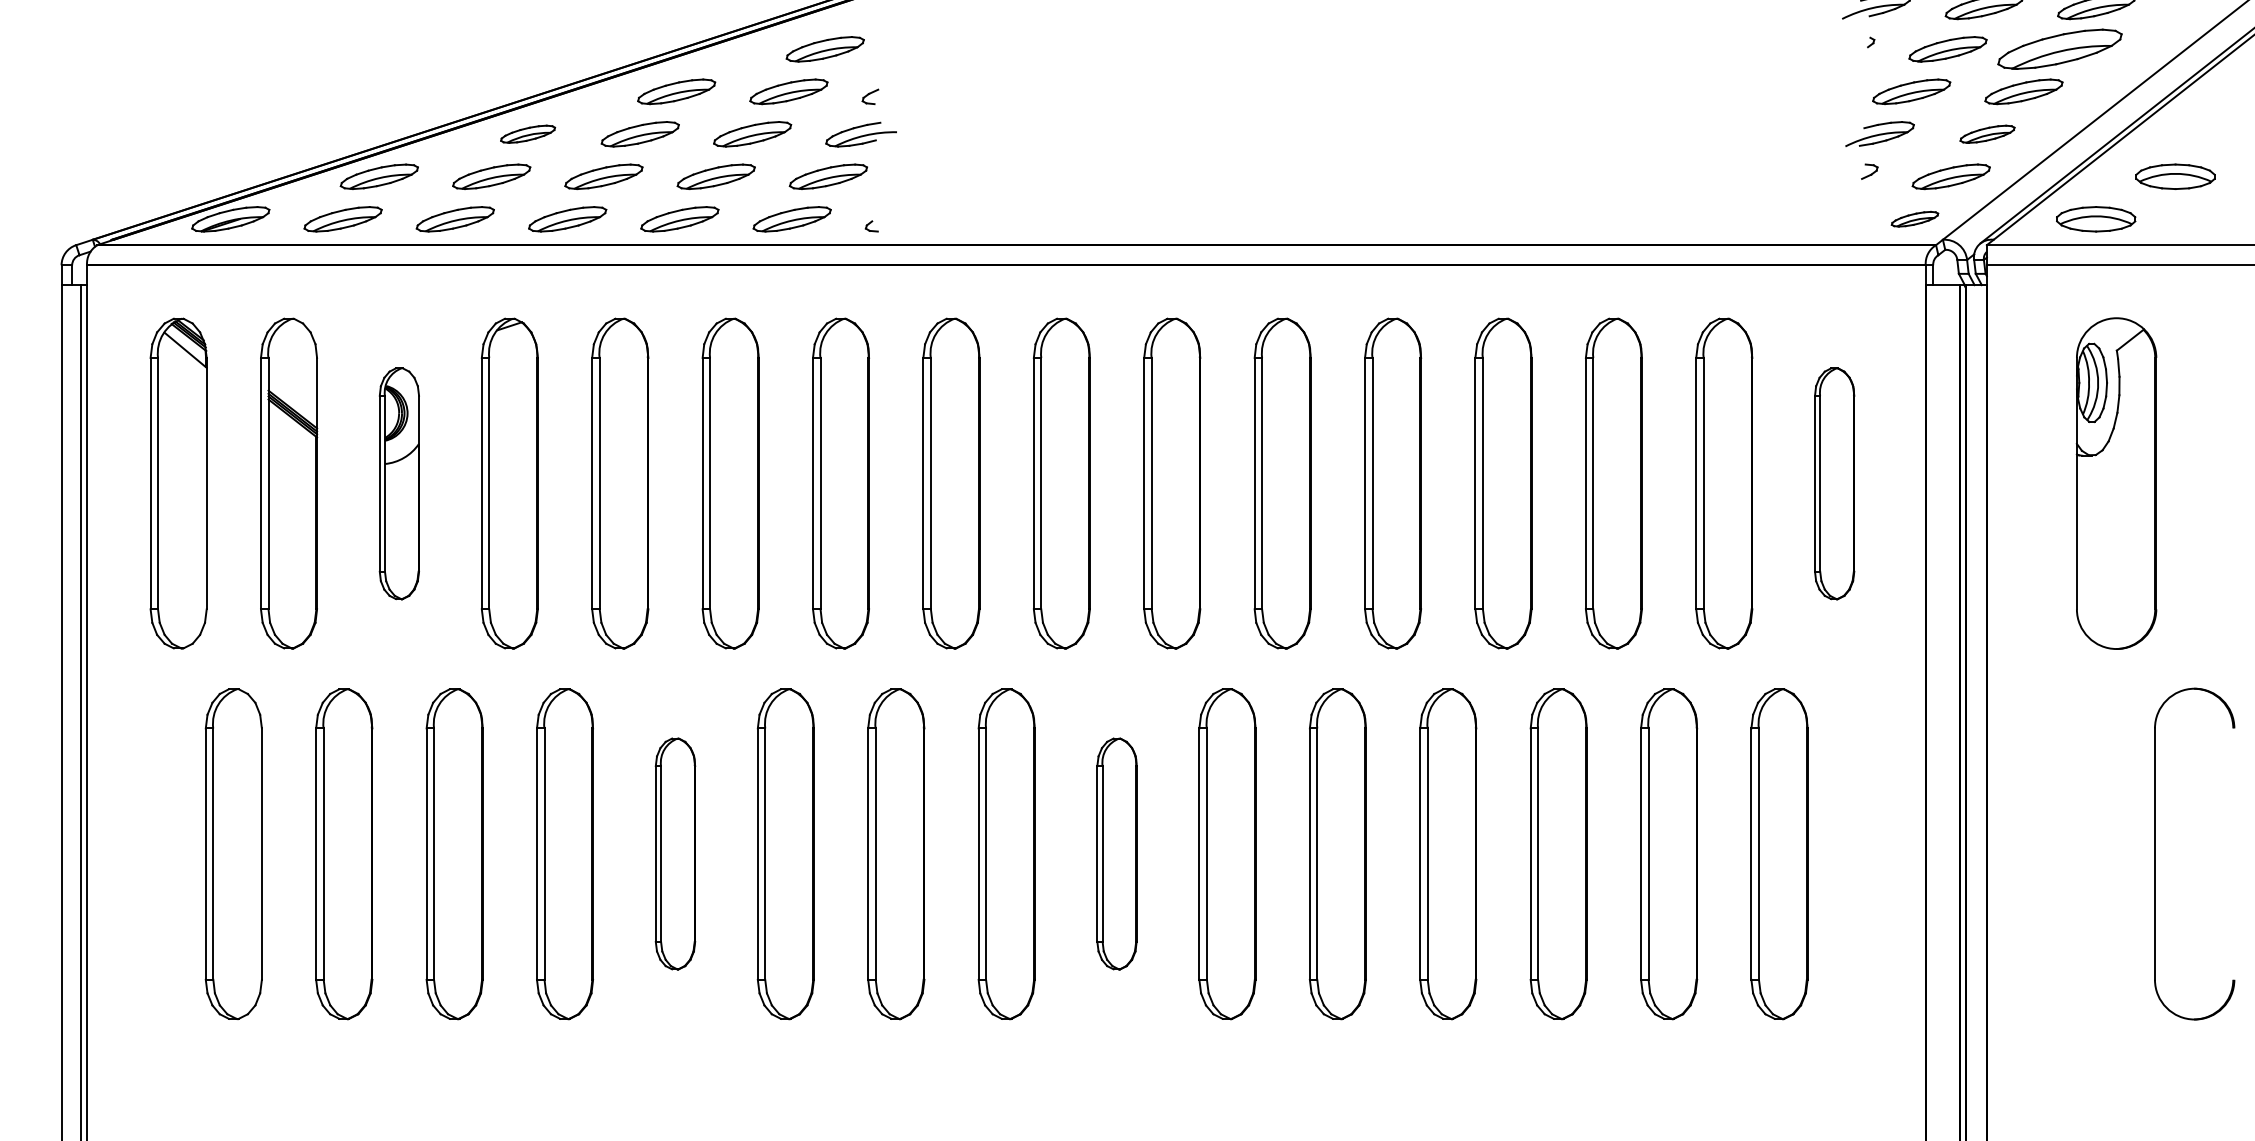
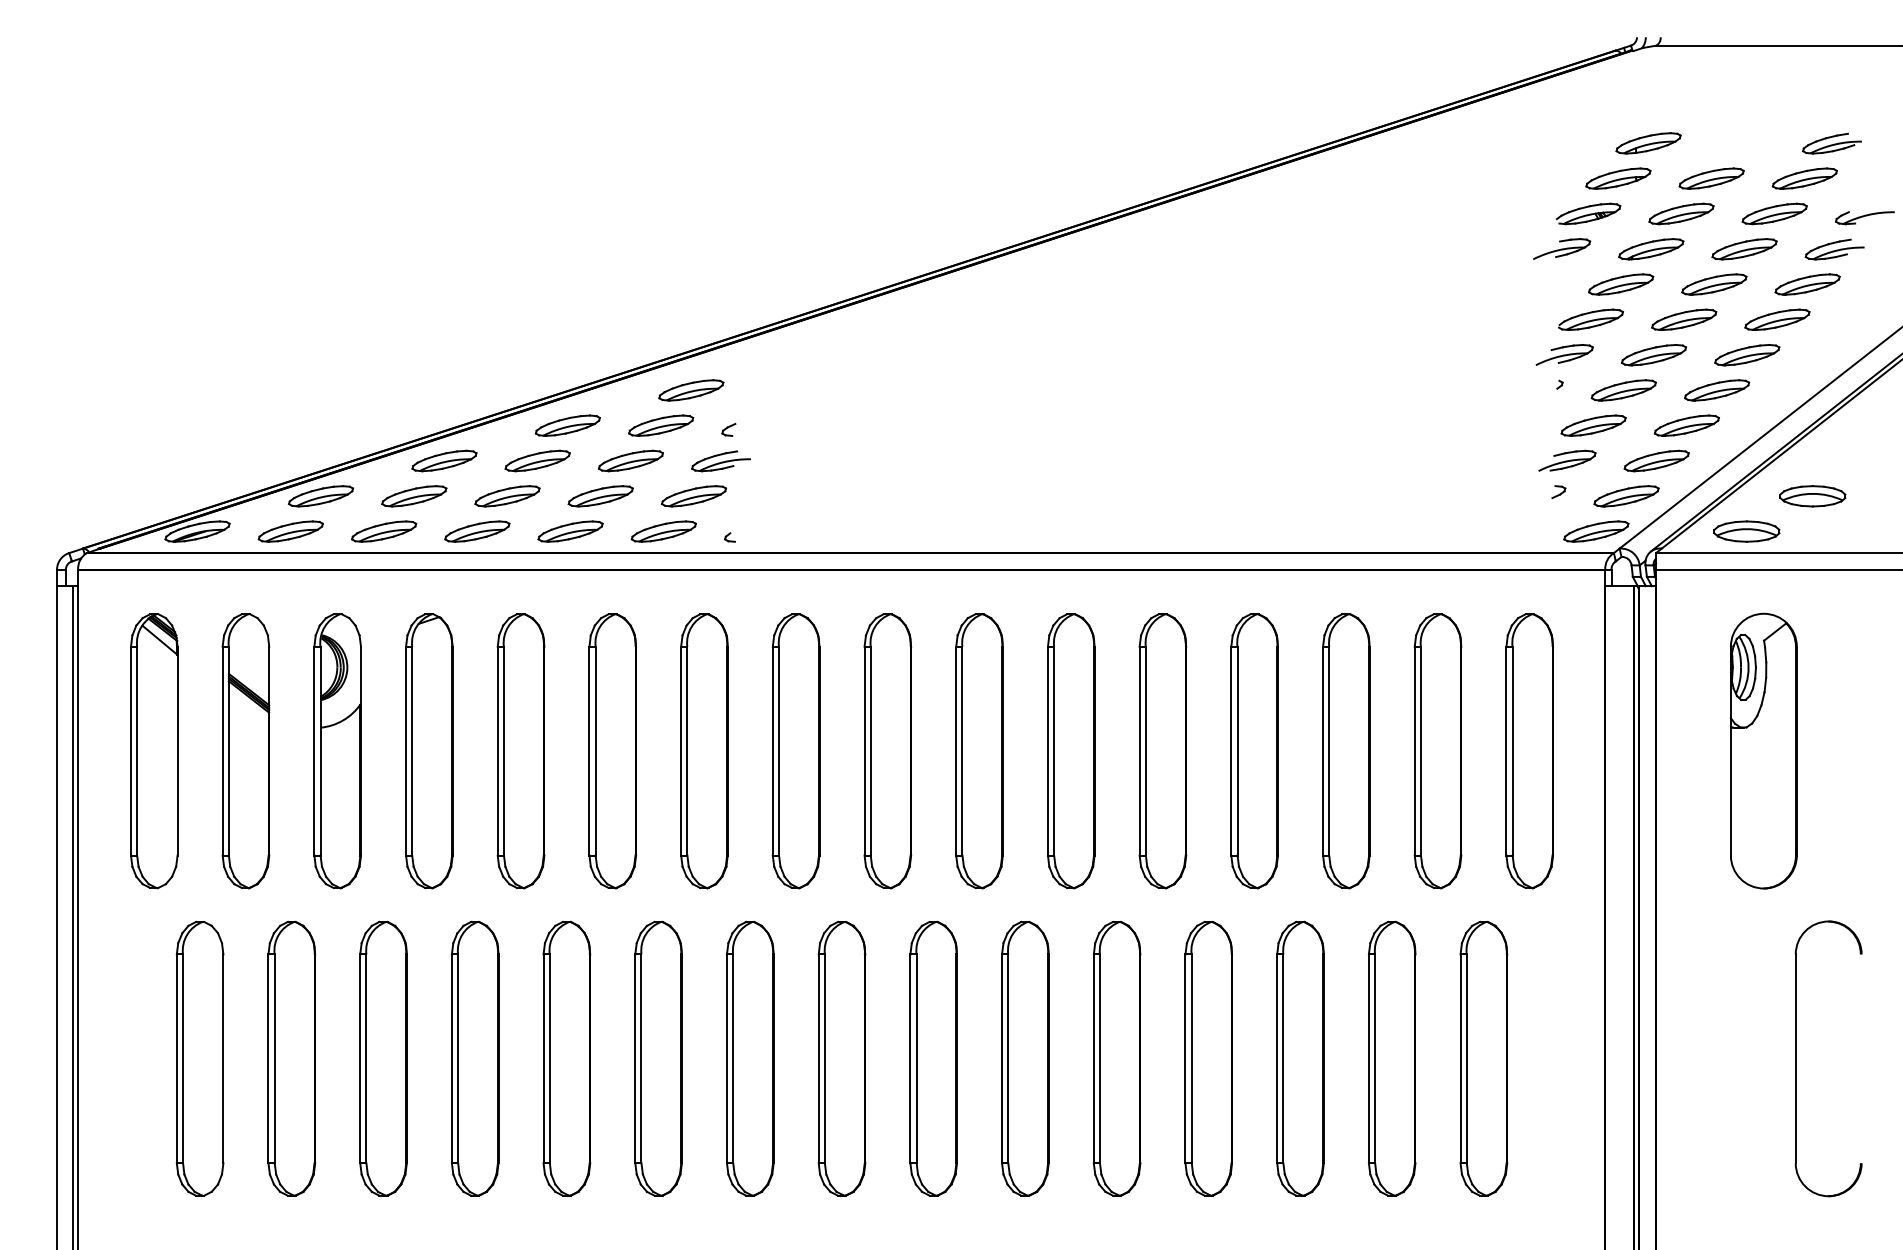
part: (2060, 49) -> (1717, 390), size x0.62
part: (528, 133) -> (444, 460), size x1.43
part: (1987, 133) -> (1656, 460), size x1.43
part: (1915, 219) -> (1596, 531), size x1.67
part: (399, 484) -> (337, 751), size x1.43
part: (1834, 484) -> (1529, 751), size x1.43
part: (674, 853) -> (566, 1058), size x1.43
part: (1116, 853) -> (933, 1058), size x1.43

